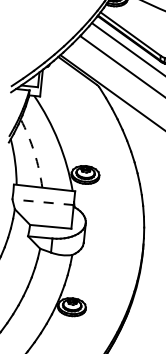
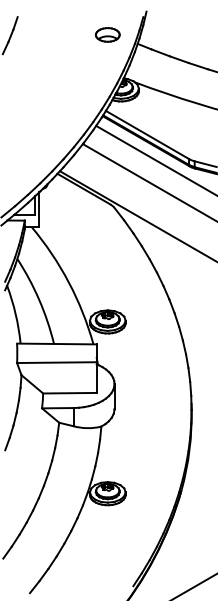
arc: (34, 152) -> (39, 299), dashed -> solid
line: (42, 202) -> (56, 362), dashed -> solid

